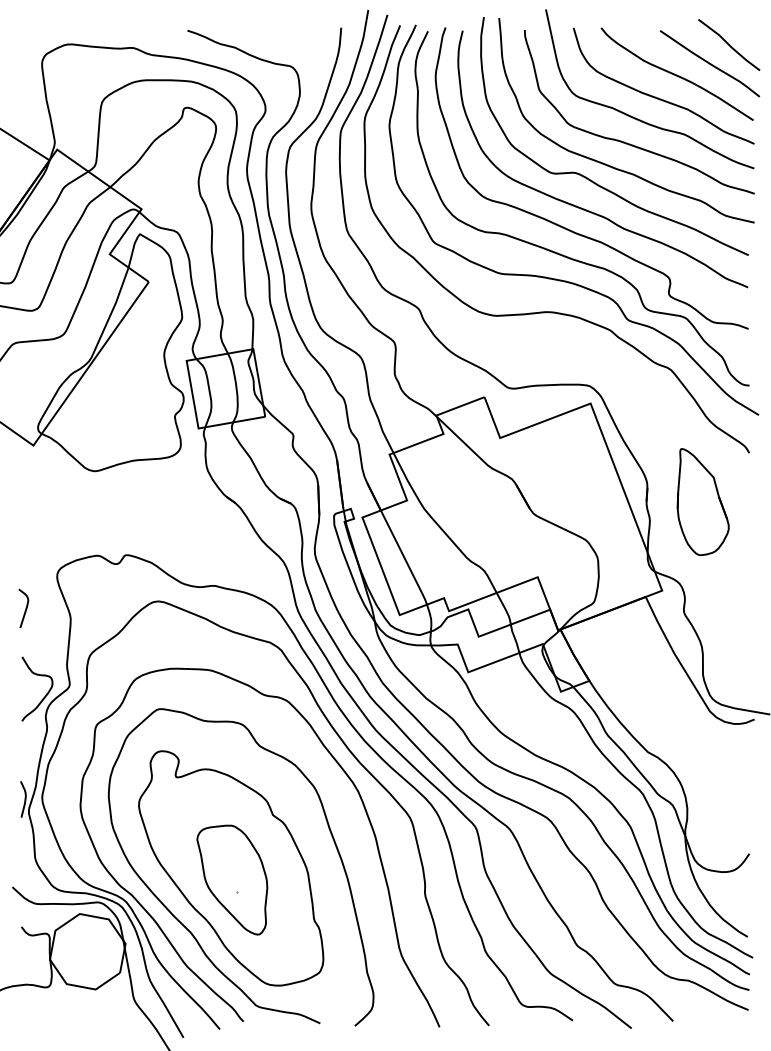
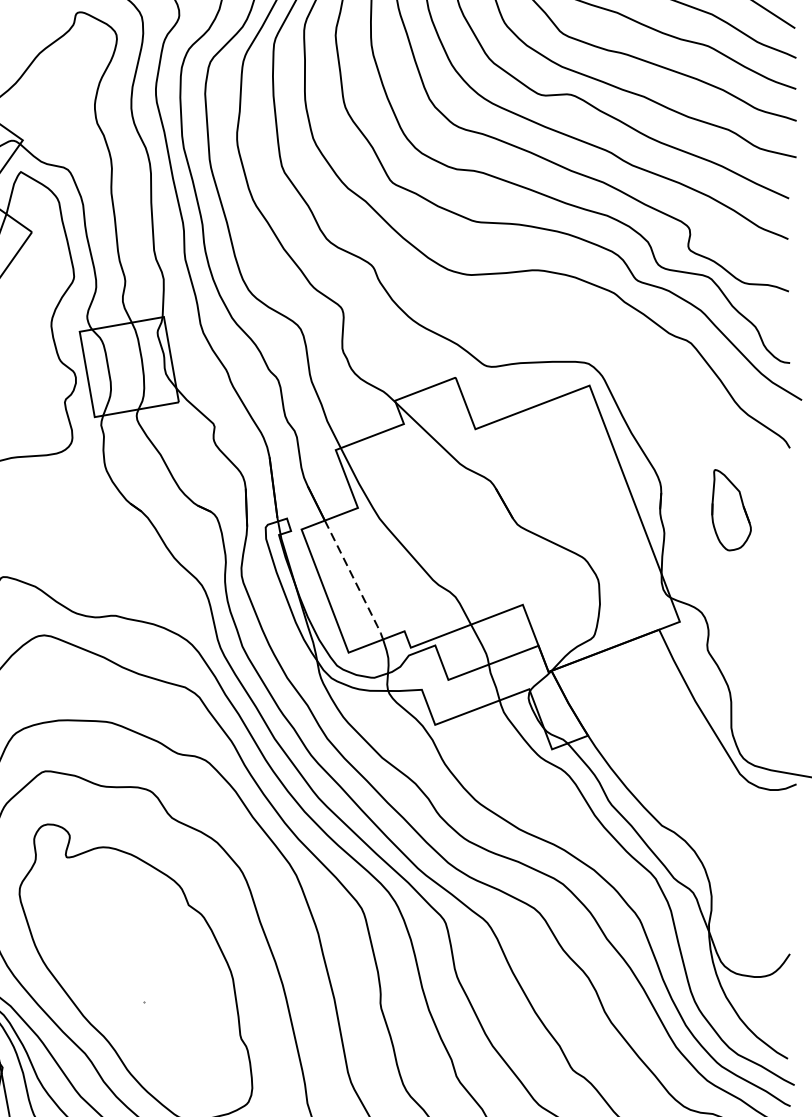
part: (702, 502) -> (730, 510), size x0.6
line: (405, 559) -> (355, 582), solid -> dashed
part: (232, 879) -> (137, 986), removed

